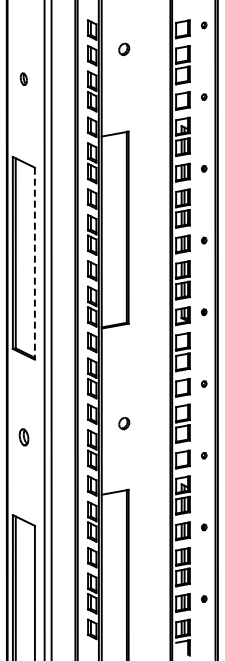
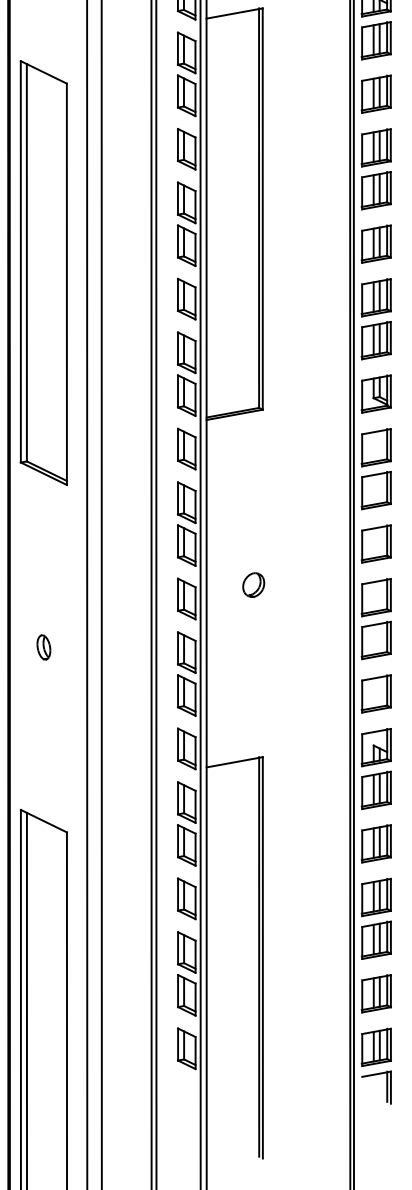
line: (34, 263) -> (66, 283), dashed -> solid
part: (124, 423) -> (254, 584), moved
part: (23, 437) -> (43, 647), size x0.71

